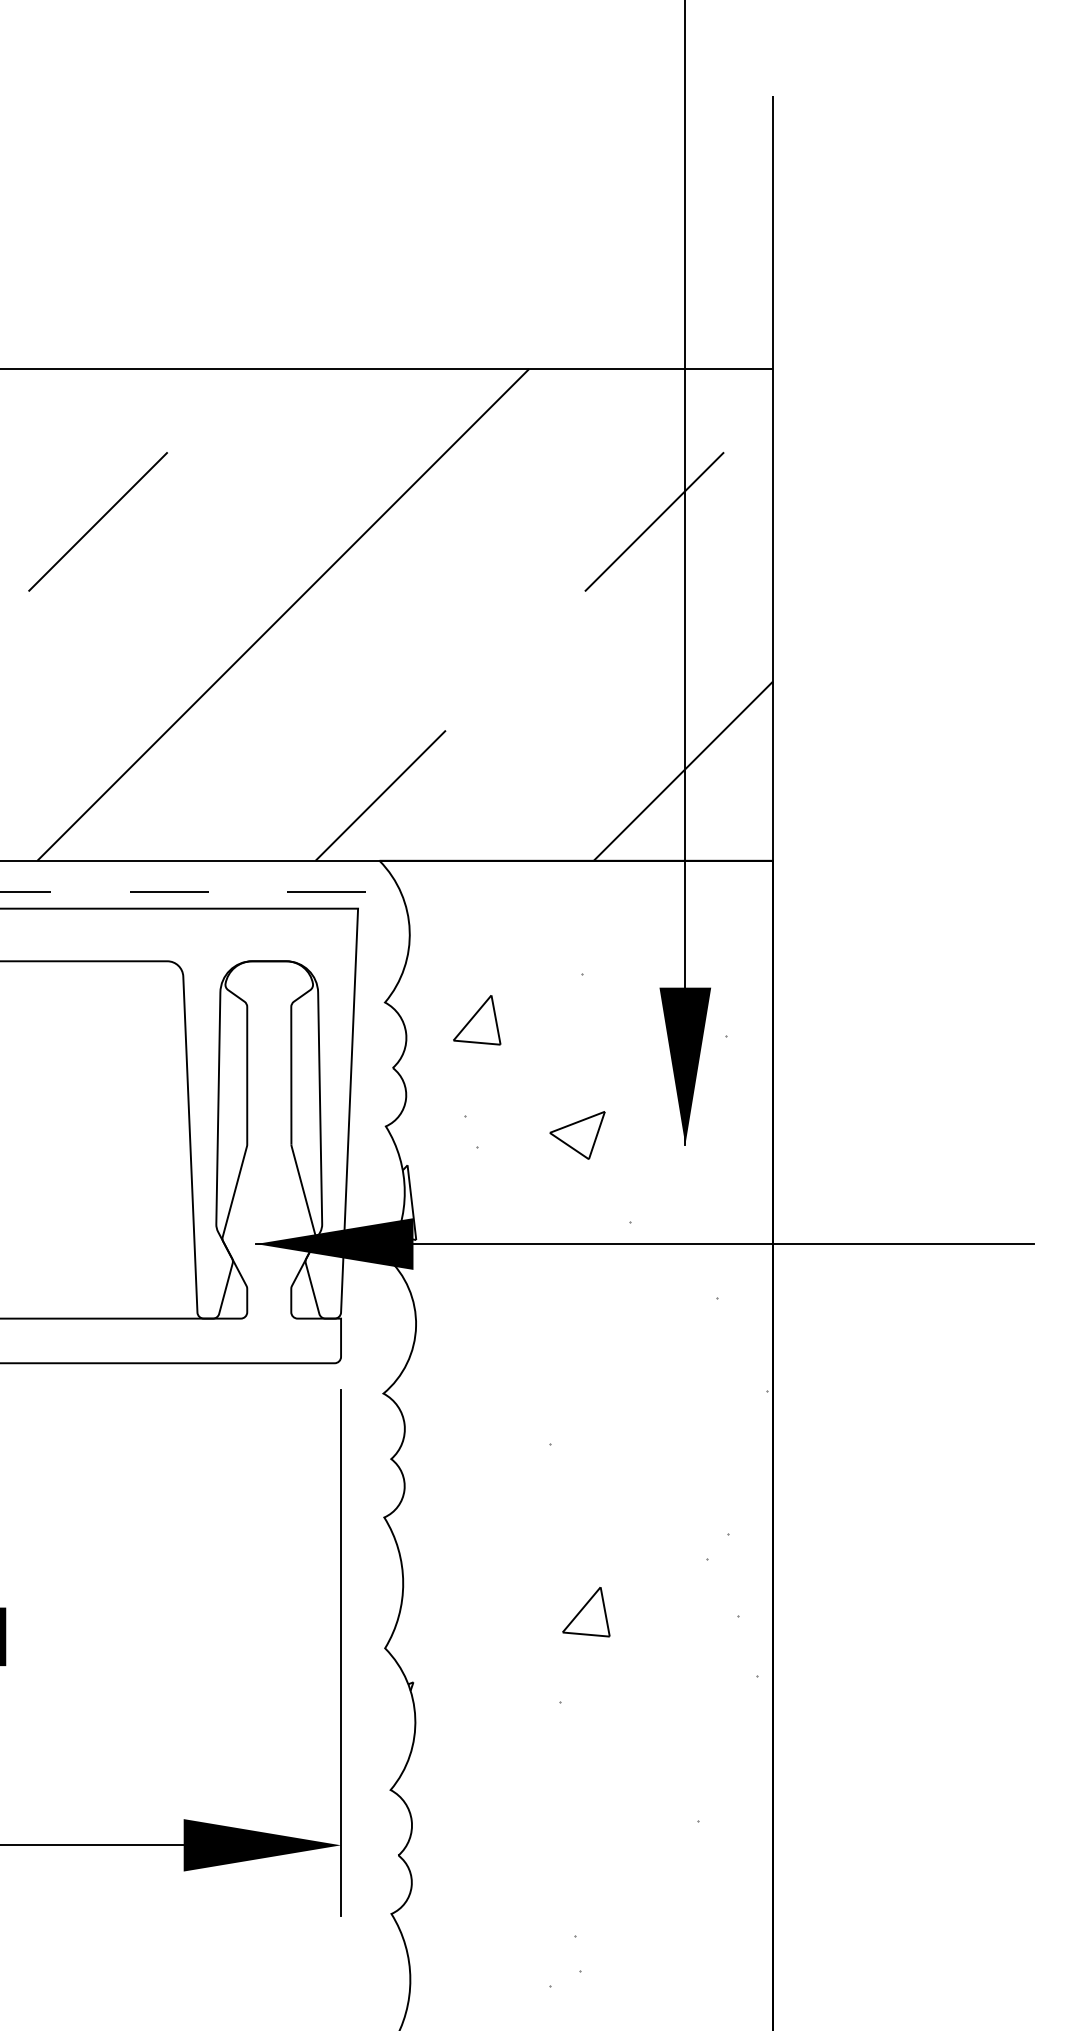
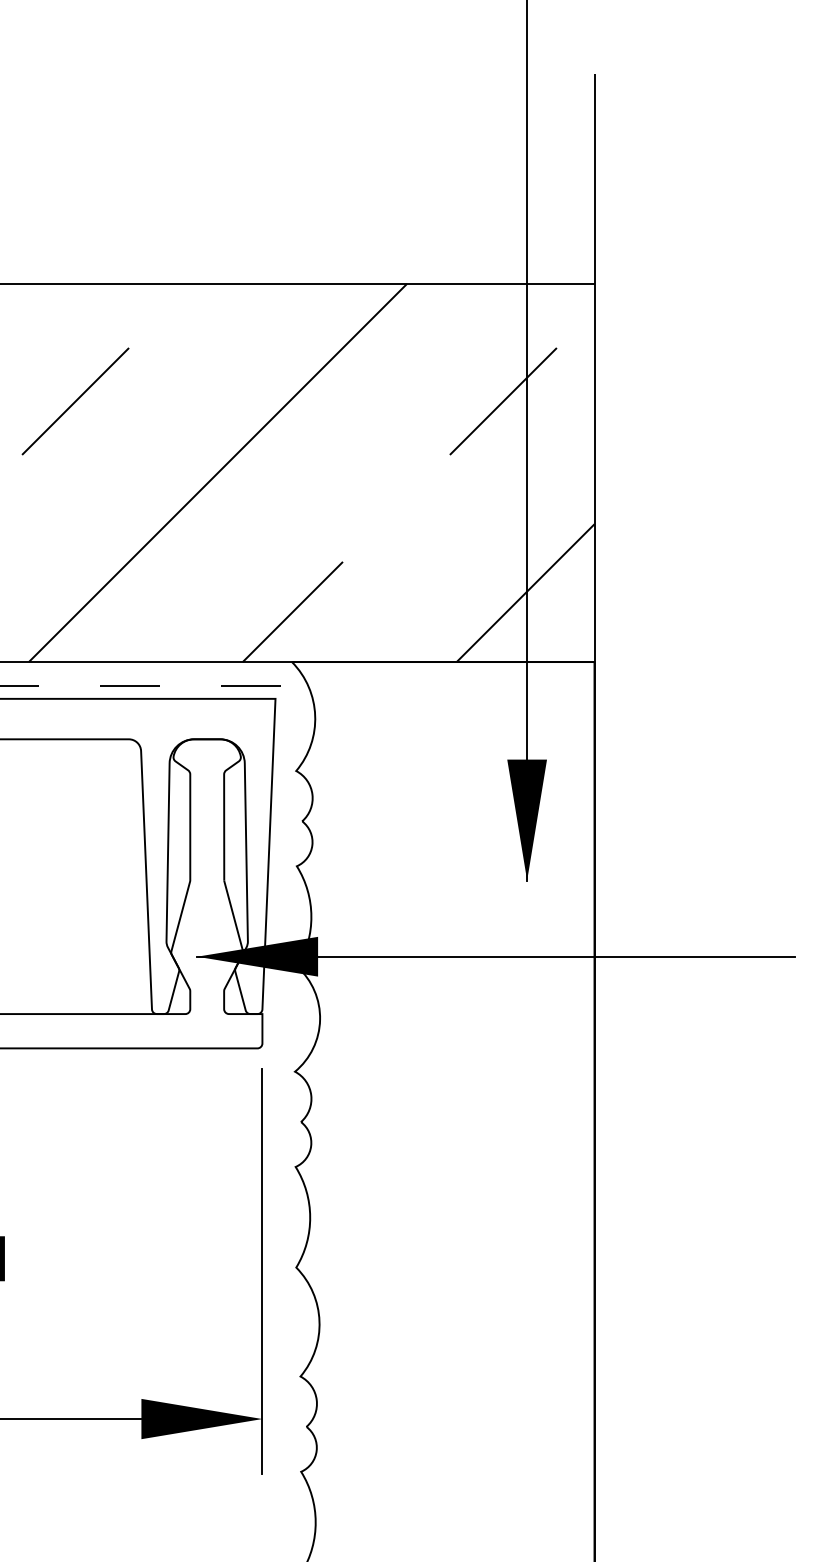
hatch: (581, 1480) -> (447, 1138), removed

